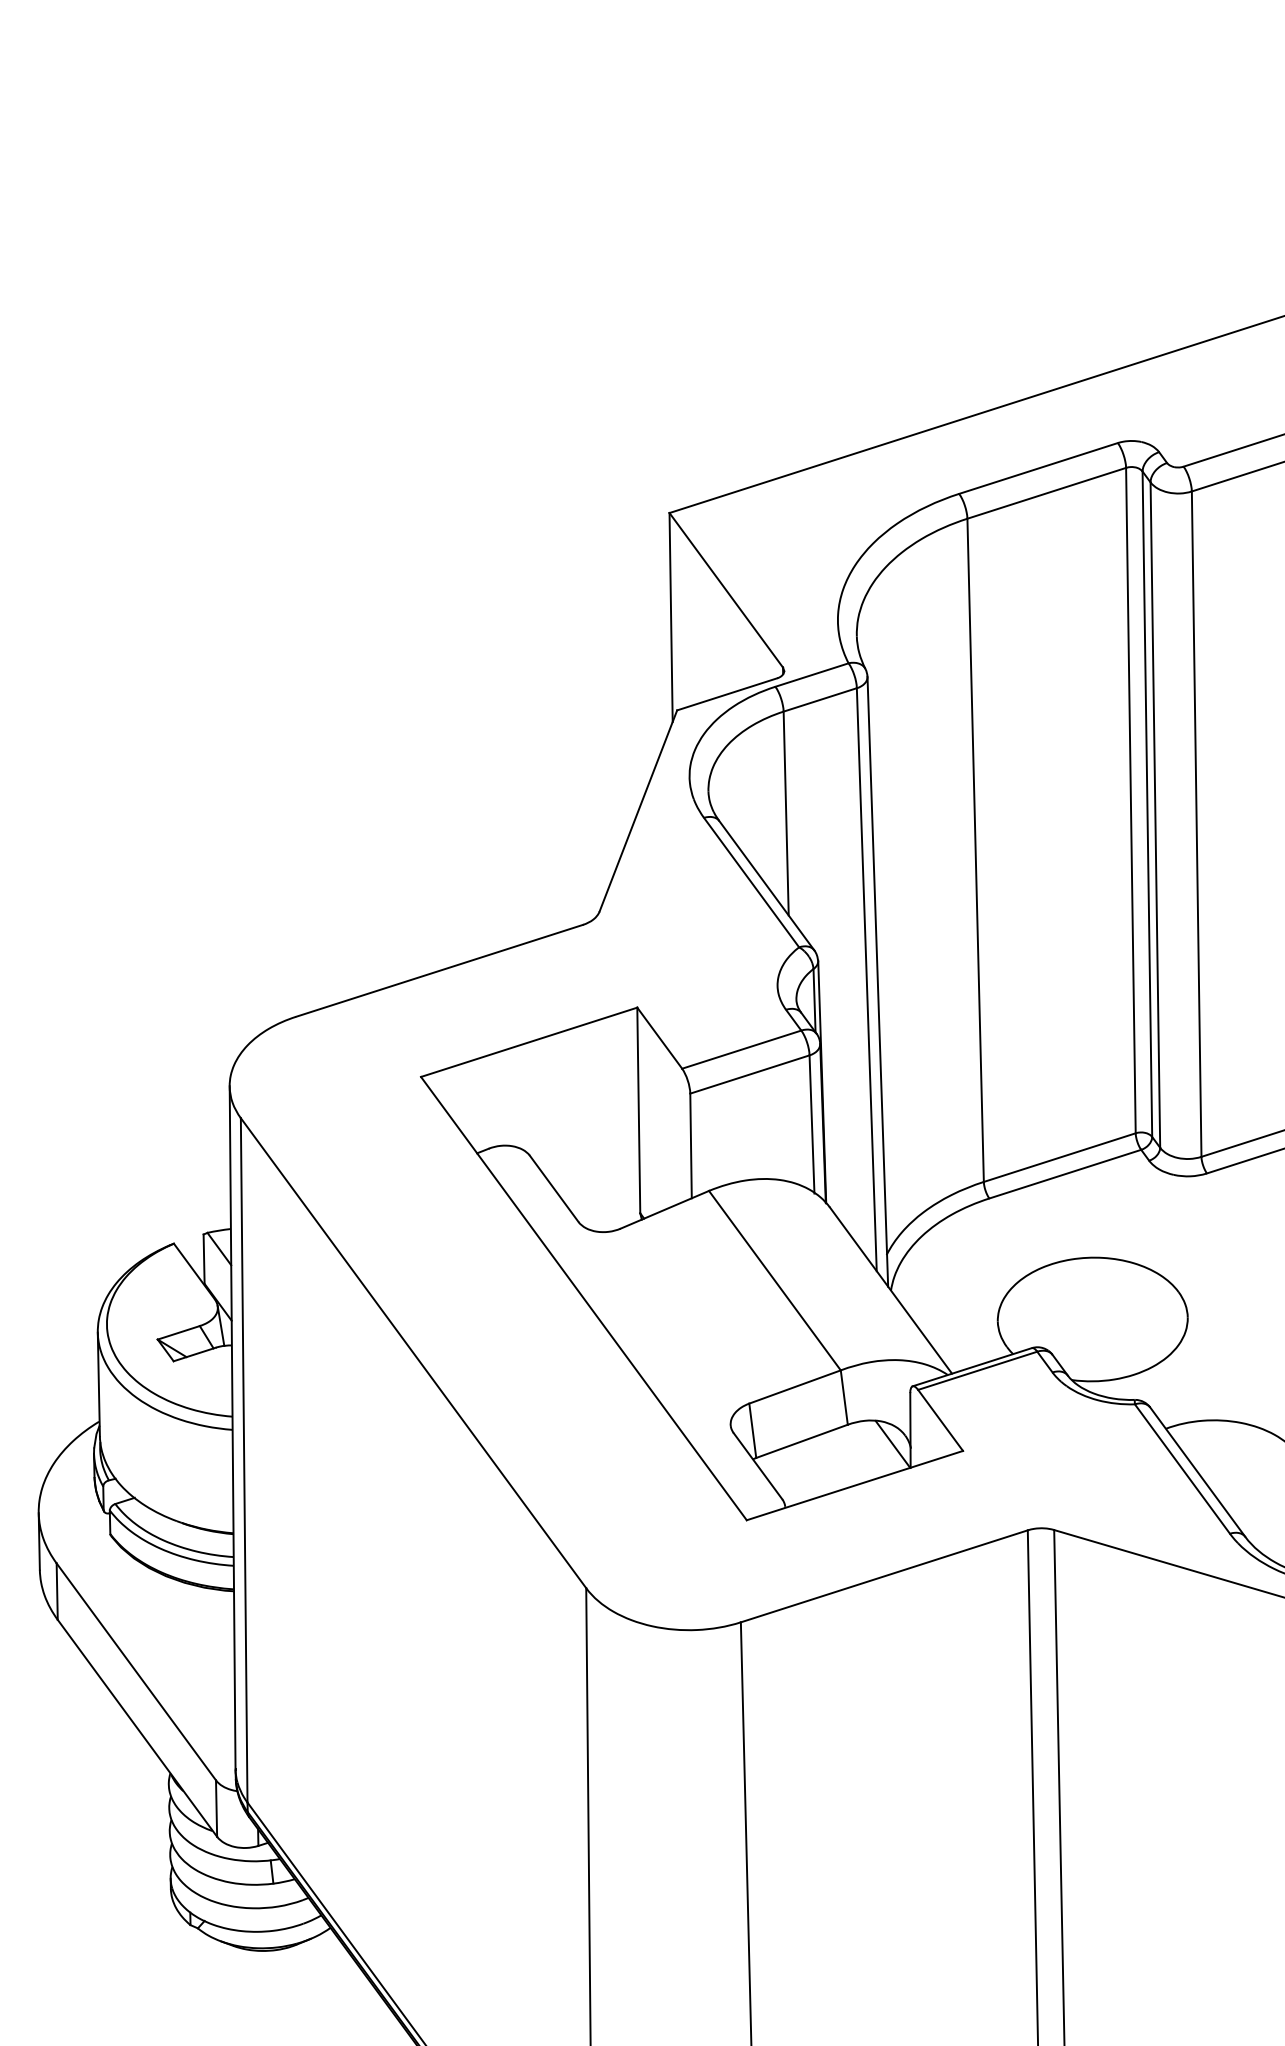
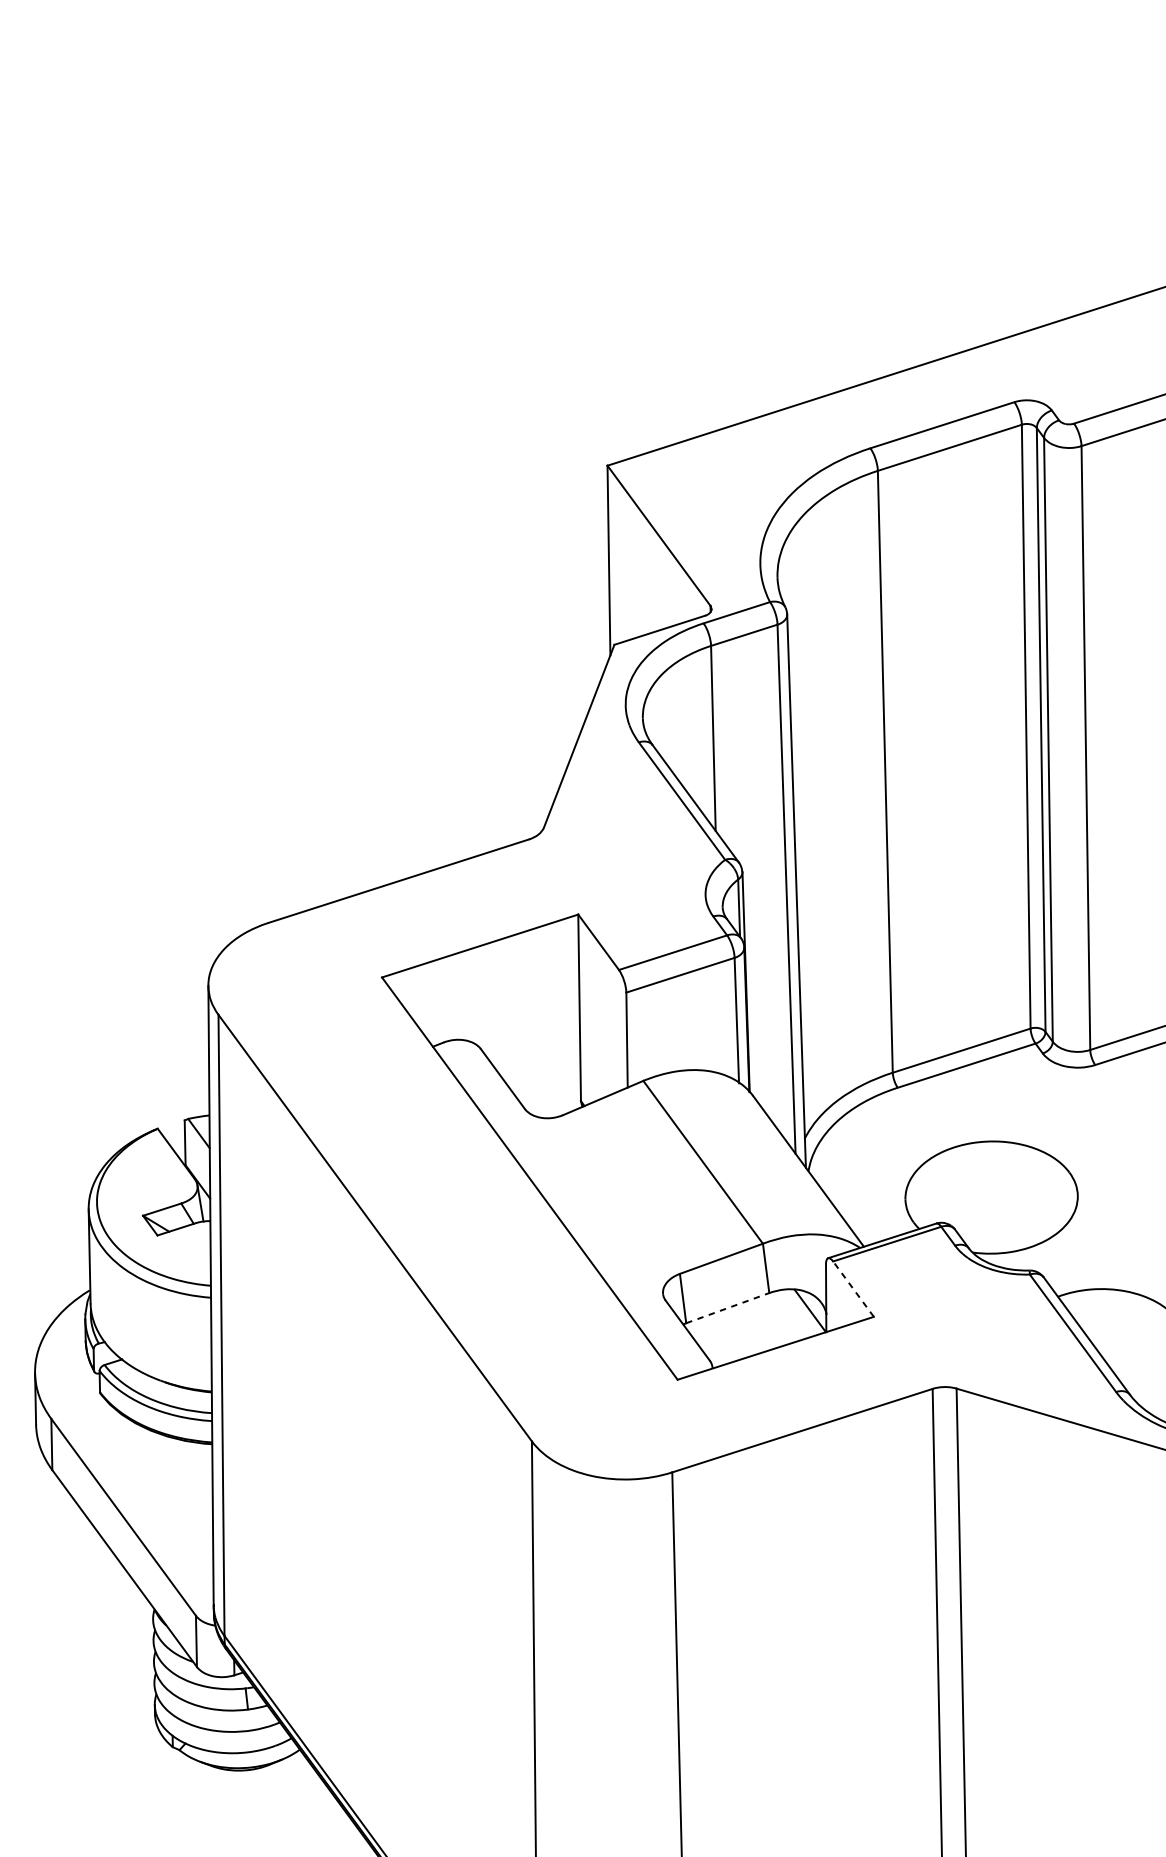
line: (940, 1420) -> (853, 1289), solid -> dashed
line: (802, 1441) -> (728, 1308), solid -> dashed

